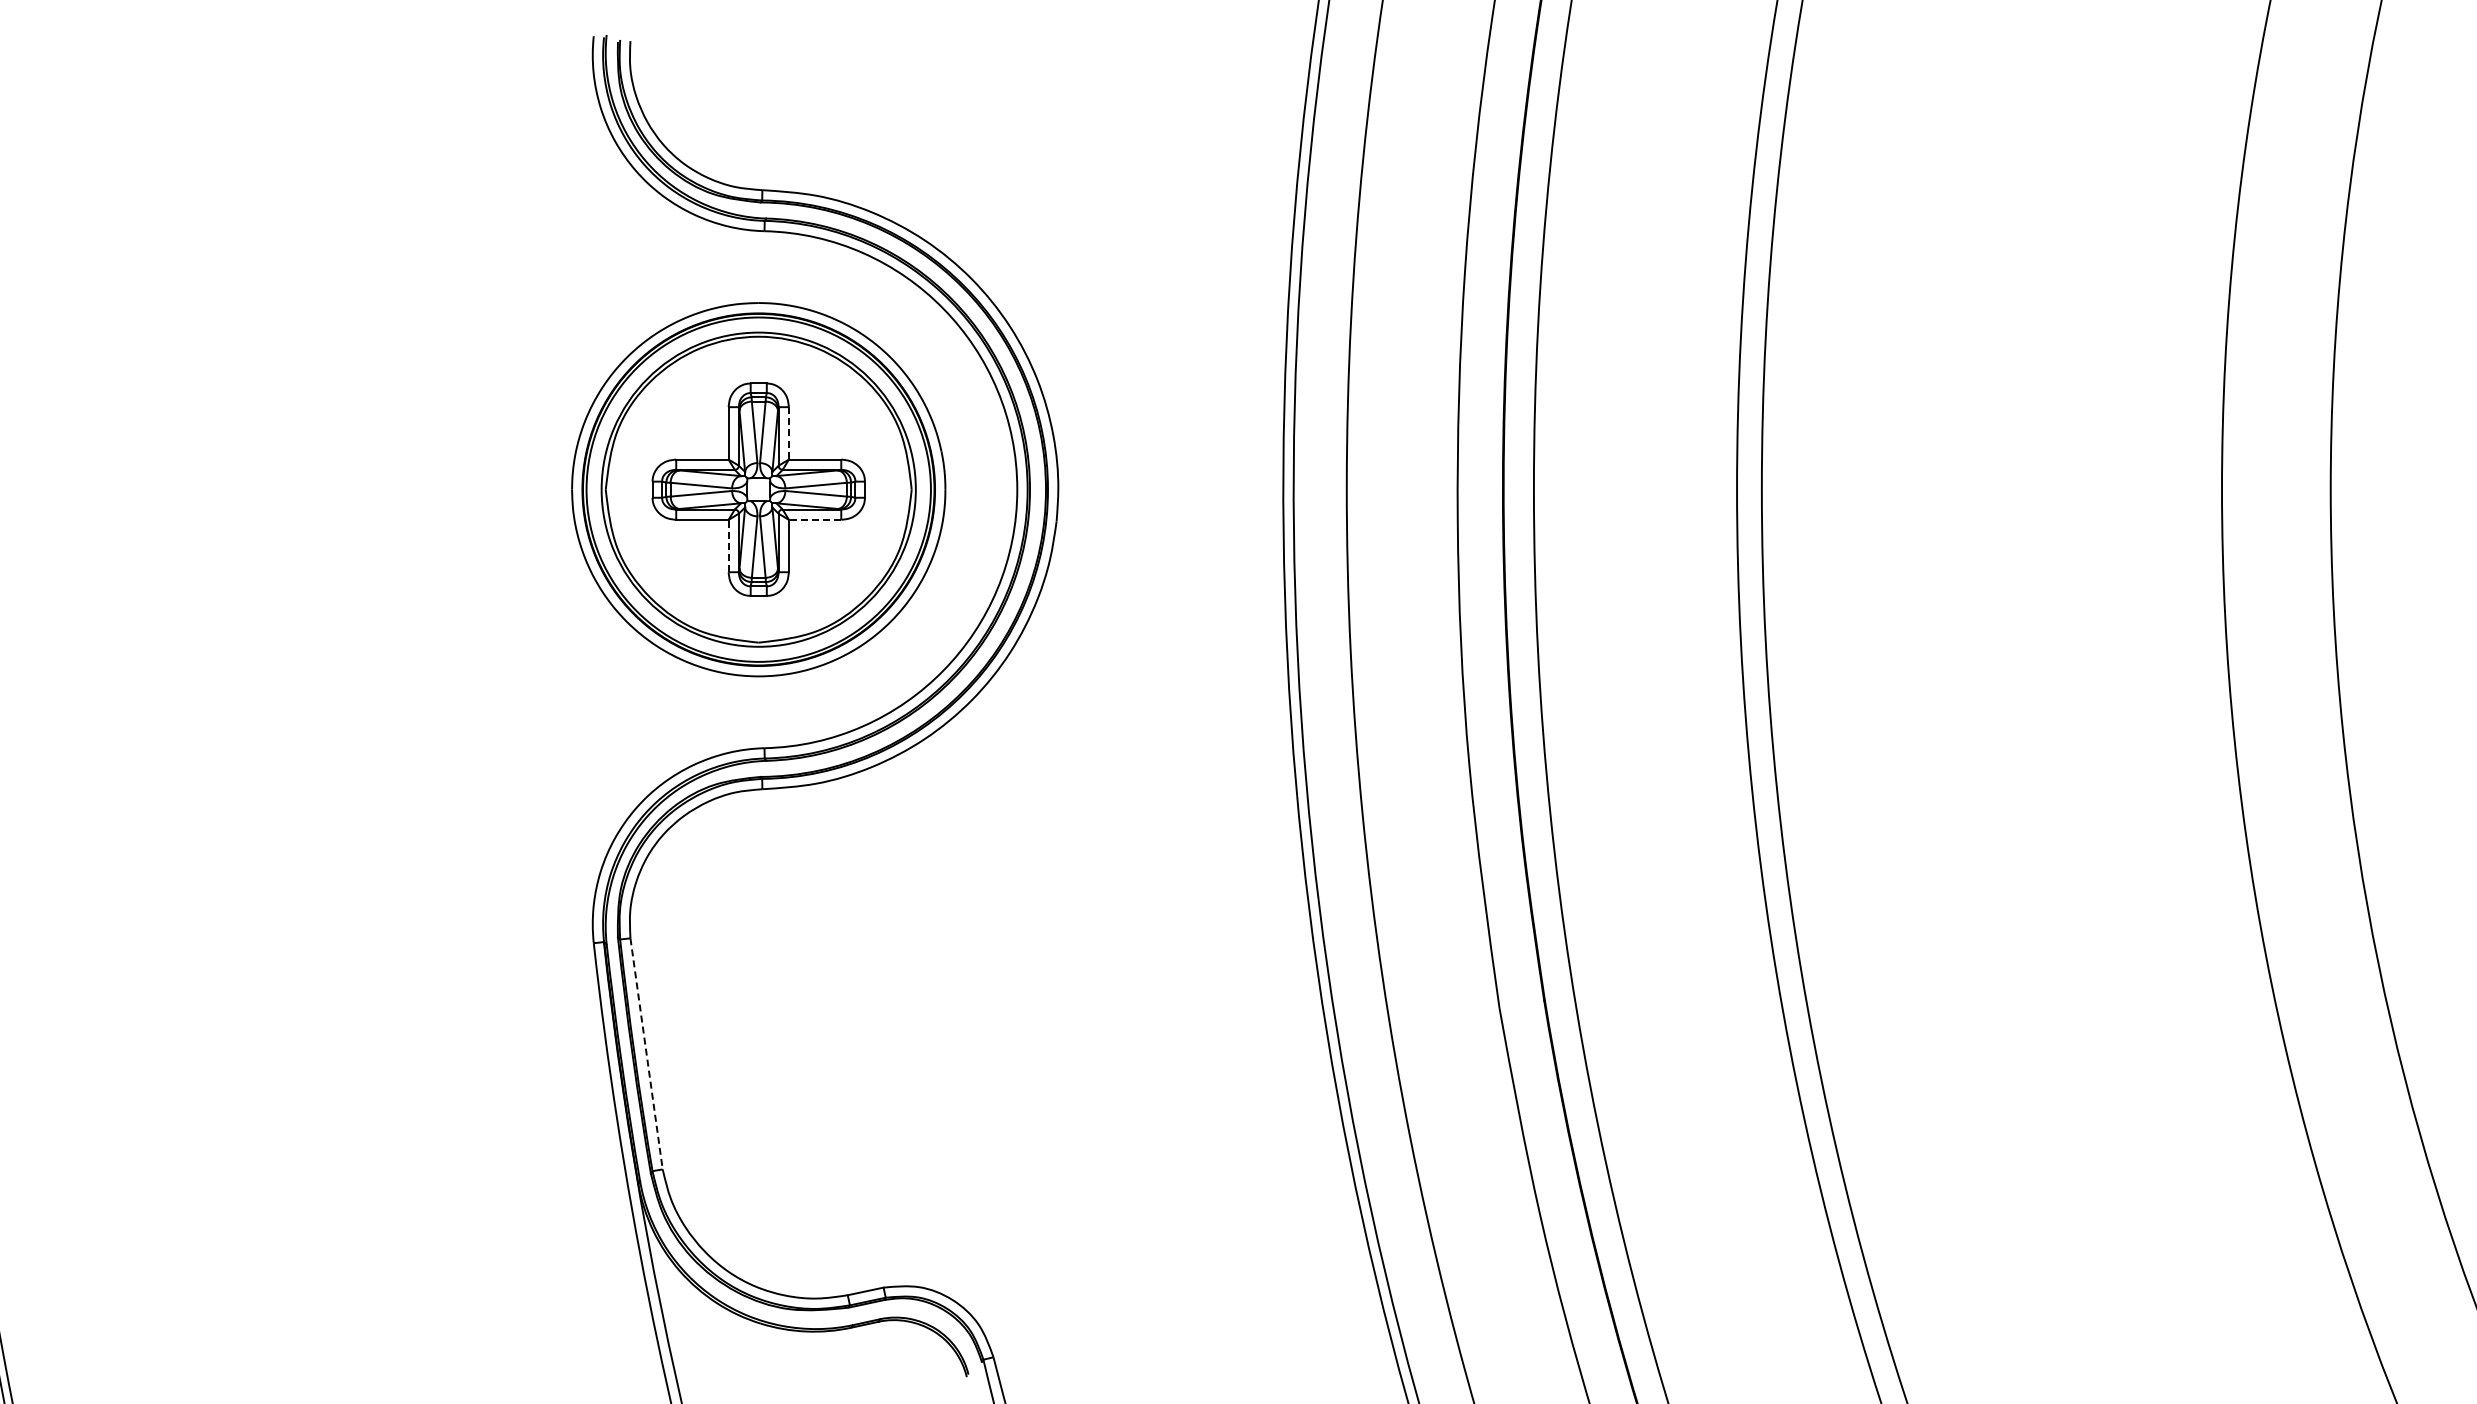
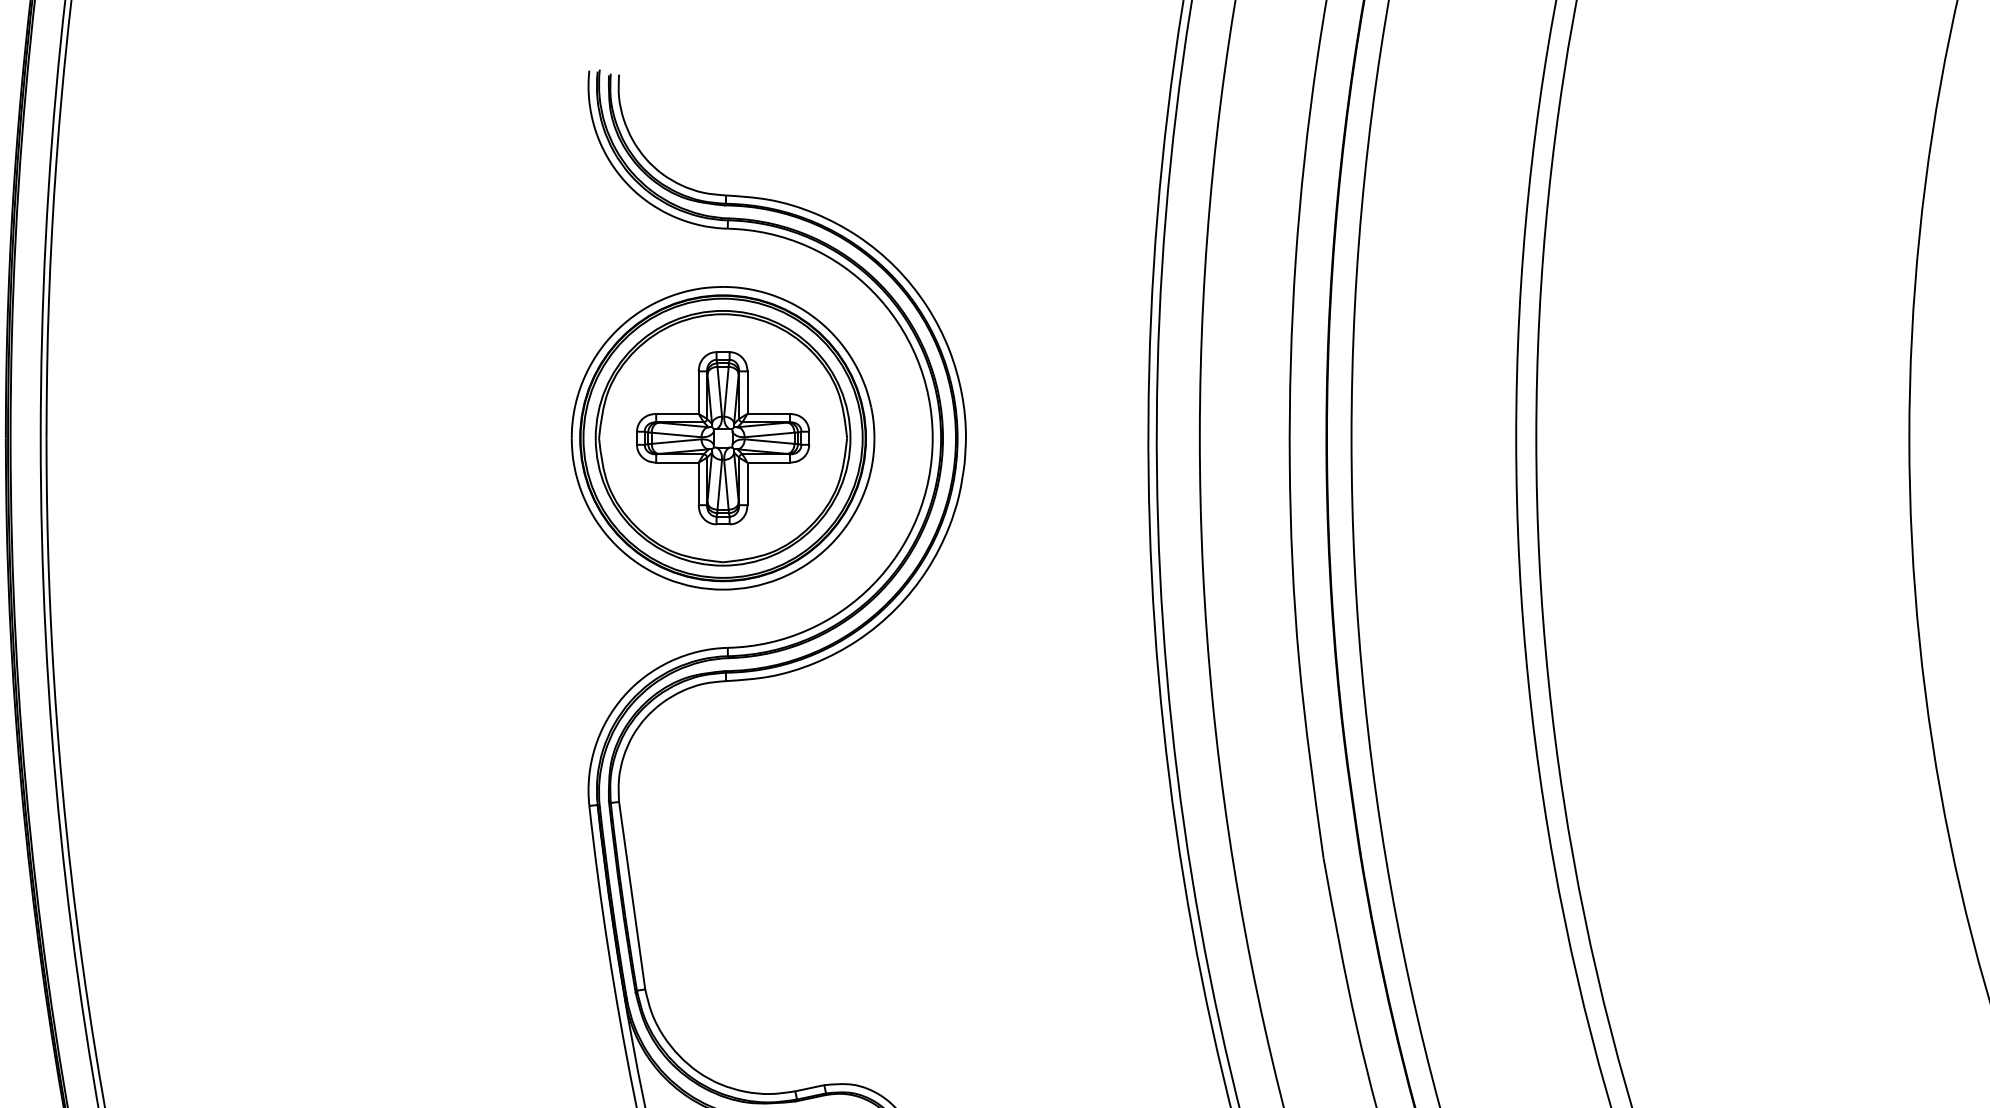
line: (788, 433) -> (747, 392), dashed -> solid
line: (814, 519) -> (768, 462), dashed -> solid
line: (728, 545) -> (698, 483), dashed -> solid
line: (646, 1053) -> (632, 895), dashed -> solid

